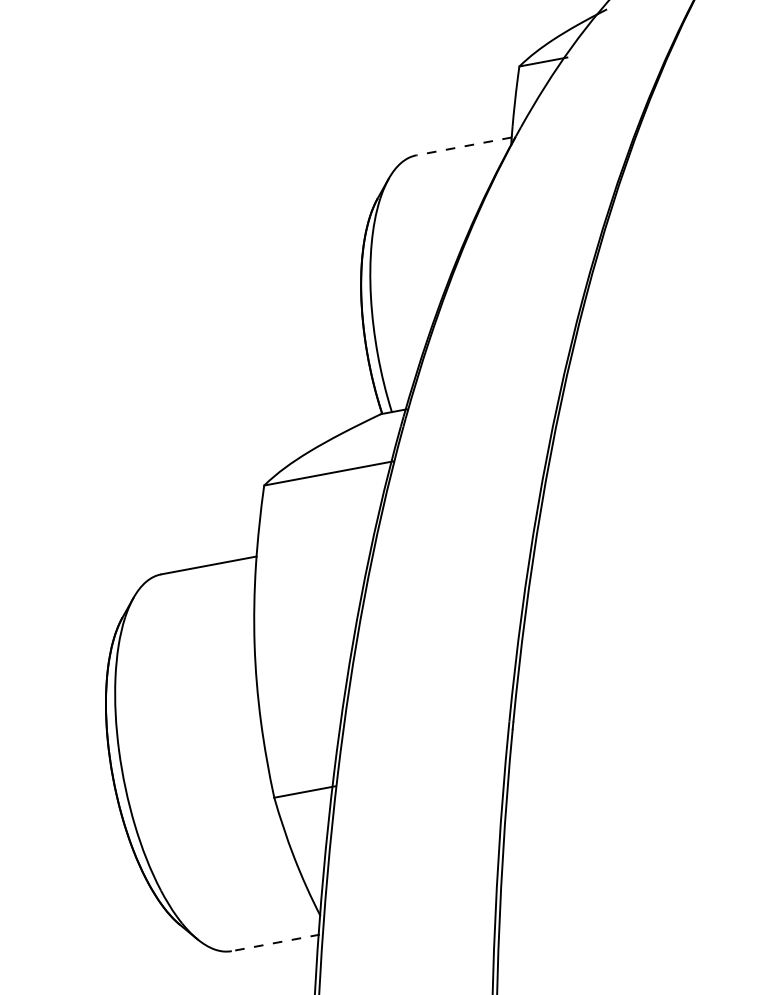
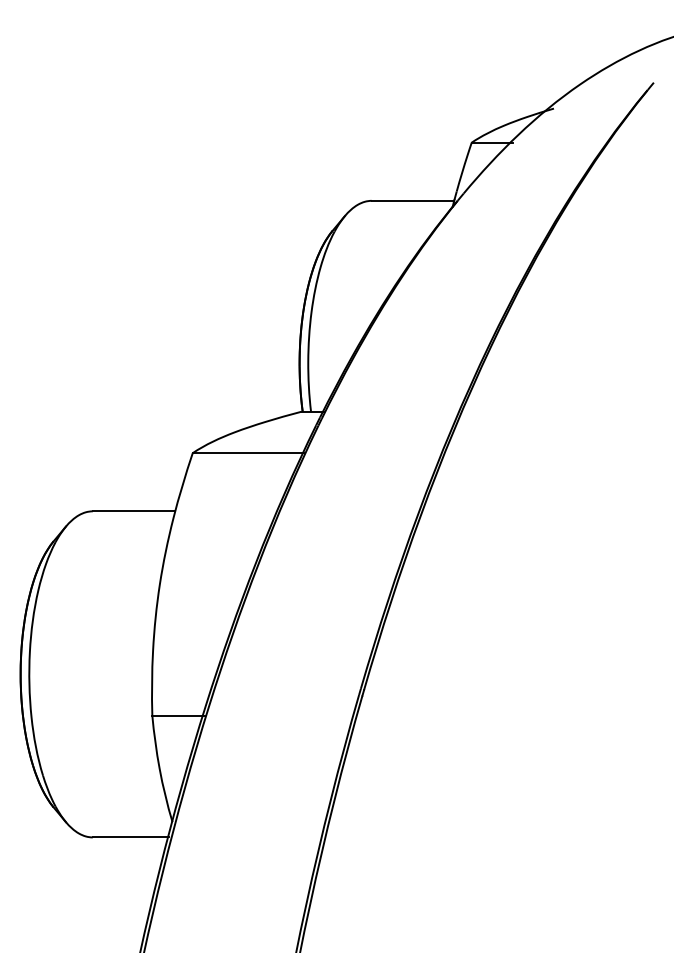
line: (463, 146) -> (412, 200), dashed -> solid
line: (275, 943) -> (130, 837), dashed -> solid

